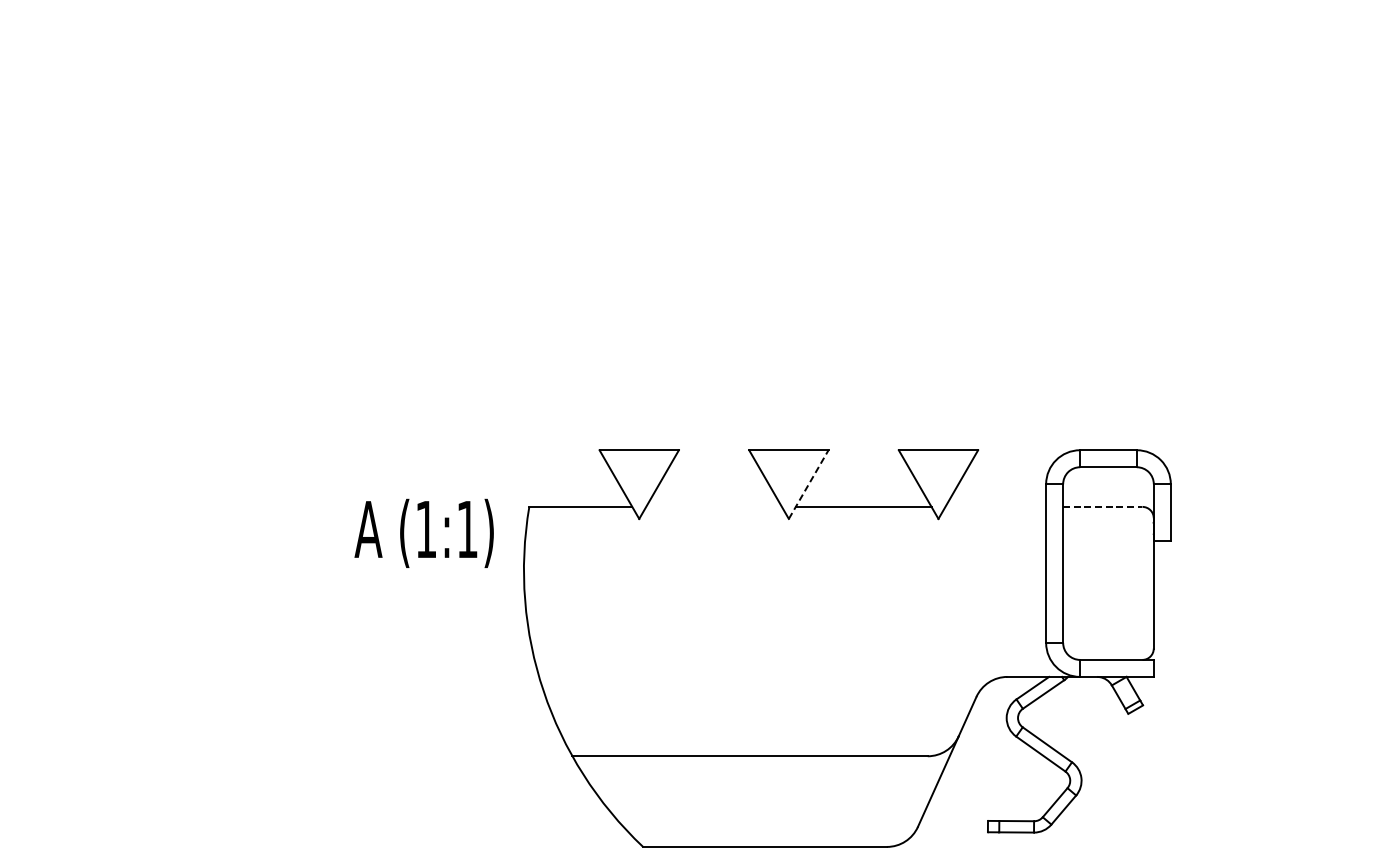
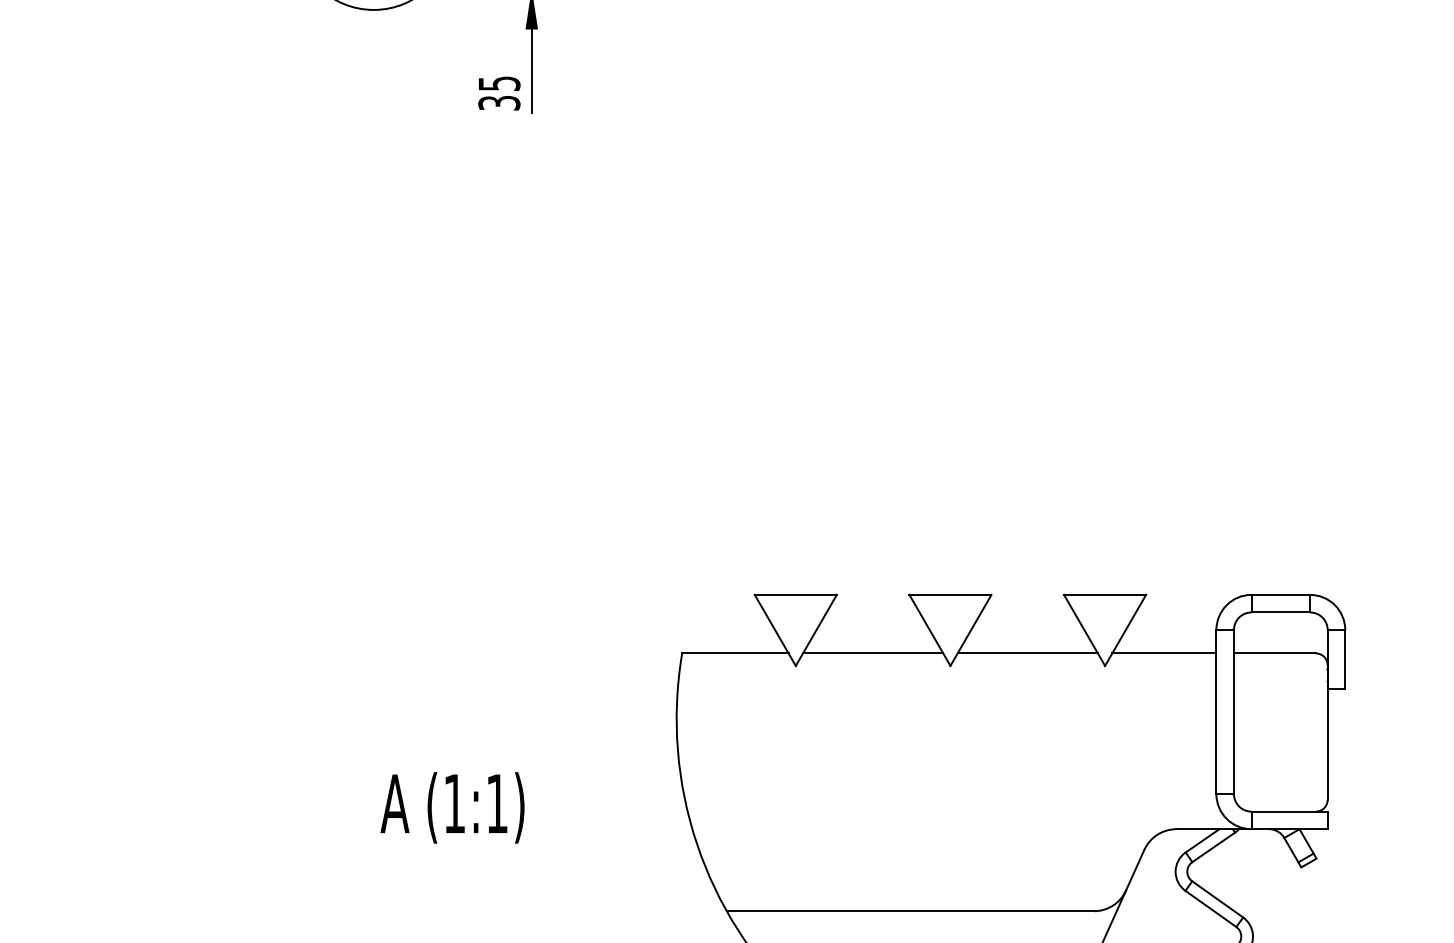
line: (809, 483) -> (971, 629), dashed -> solid
line: (714, 506) -> (873, 653), added
line: (995, 506) -> (1164, 653), added
line: (1102, 506) -> (1274, 653), dashed -> solid
text: (424, 533) -> (452, 807), moved

